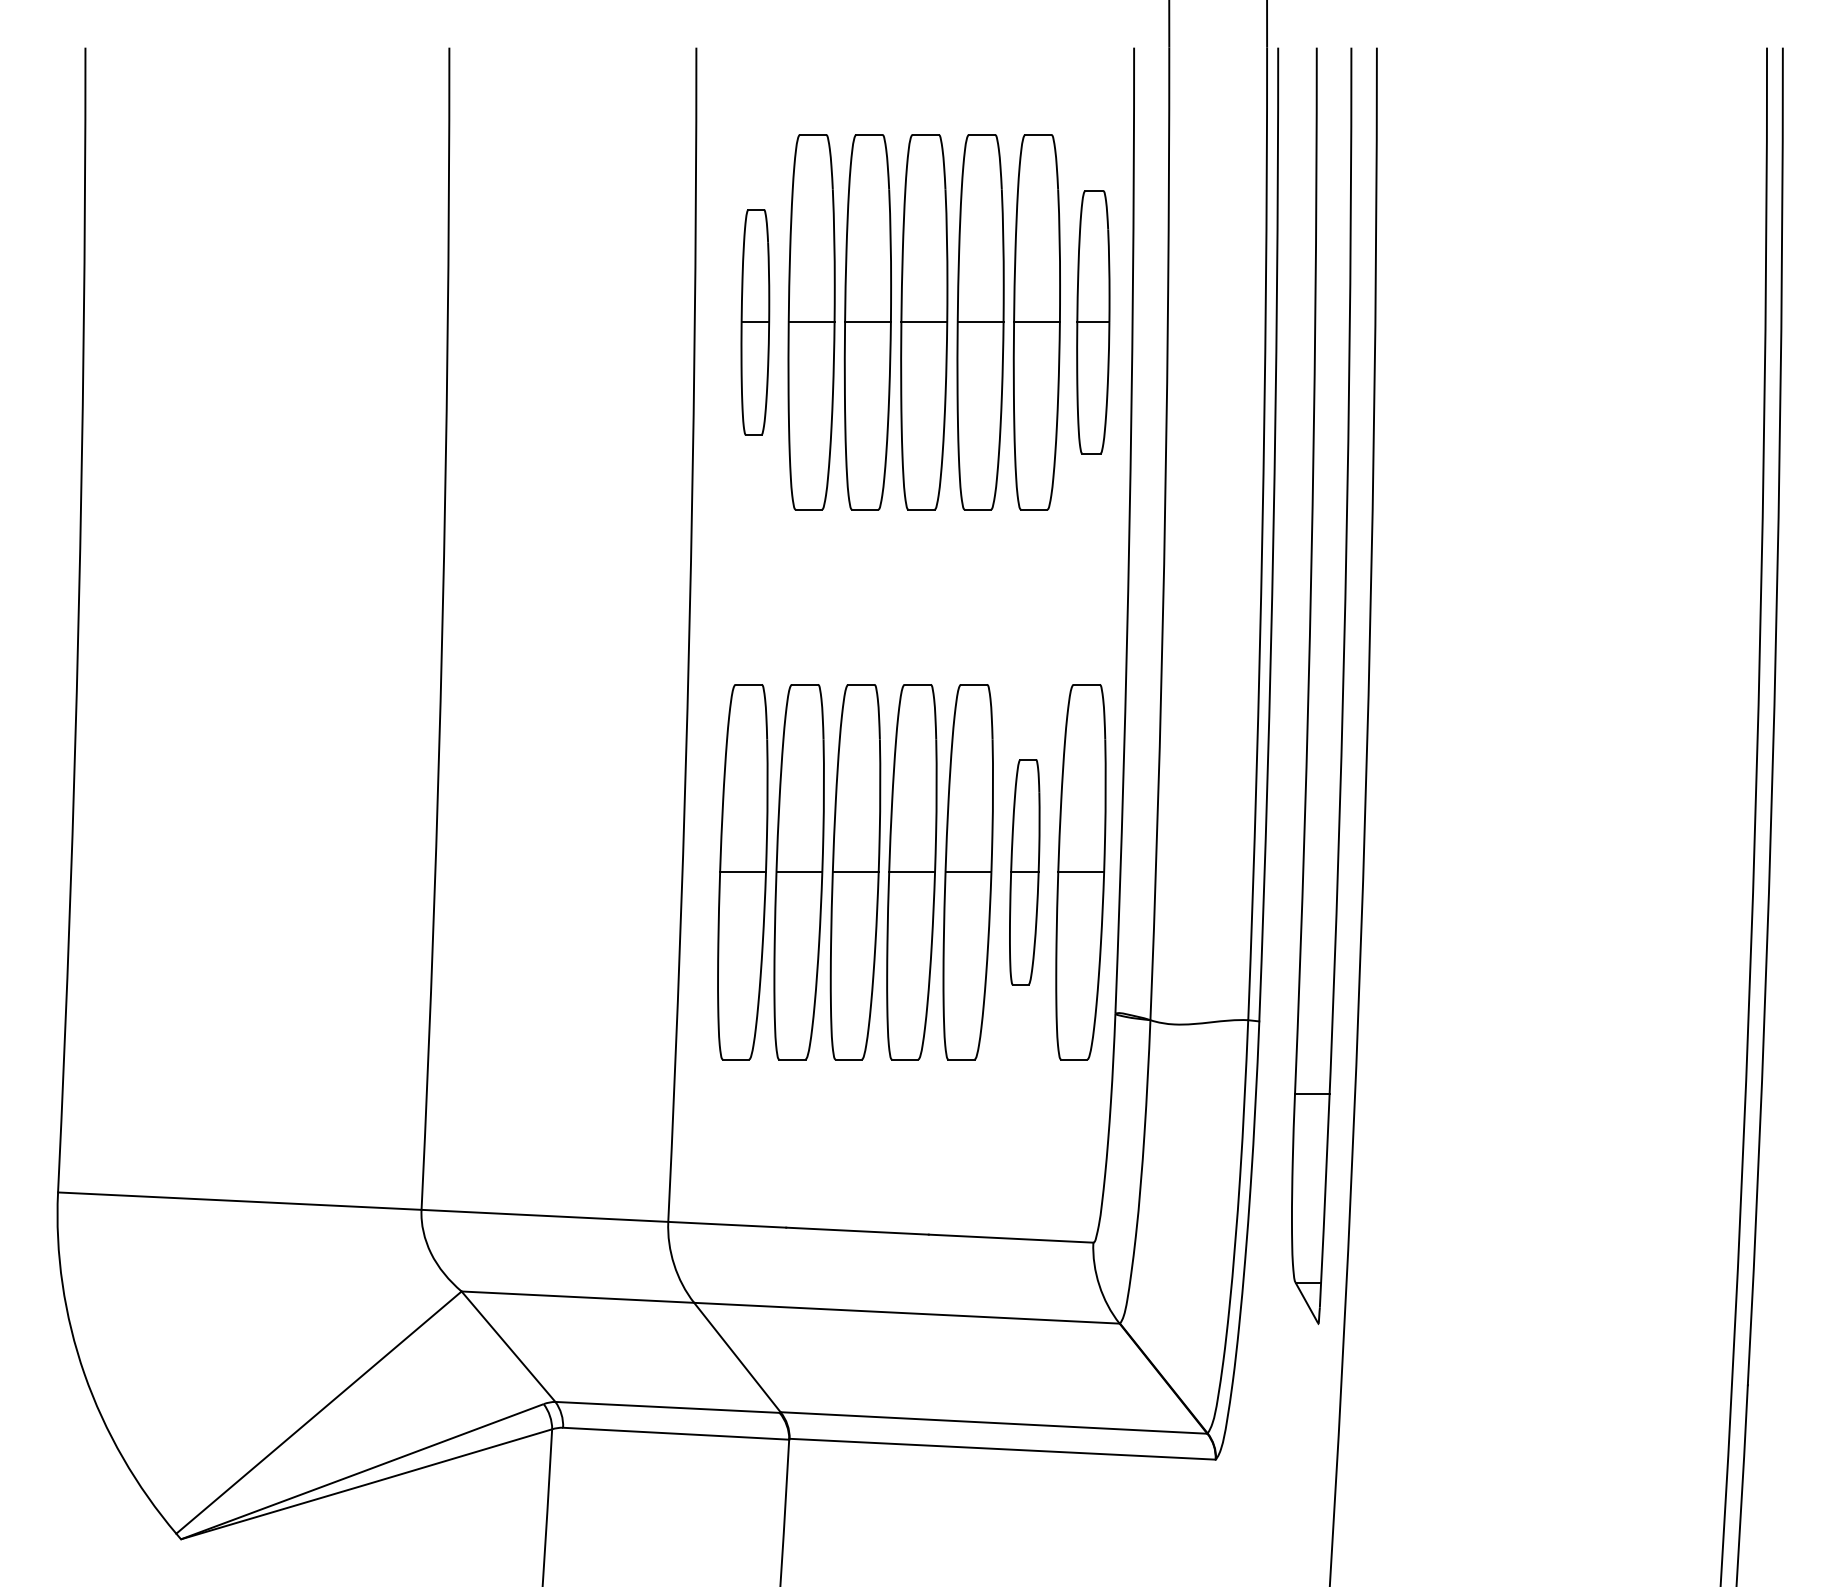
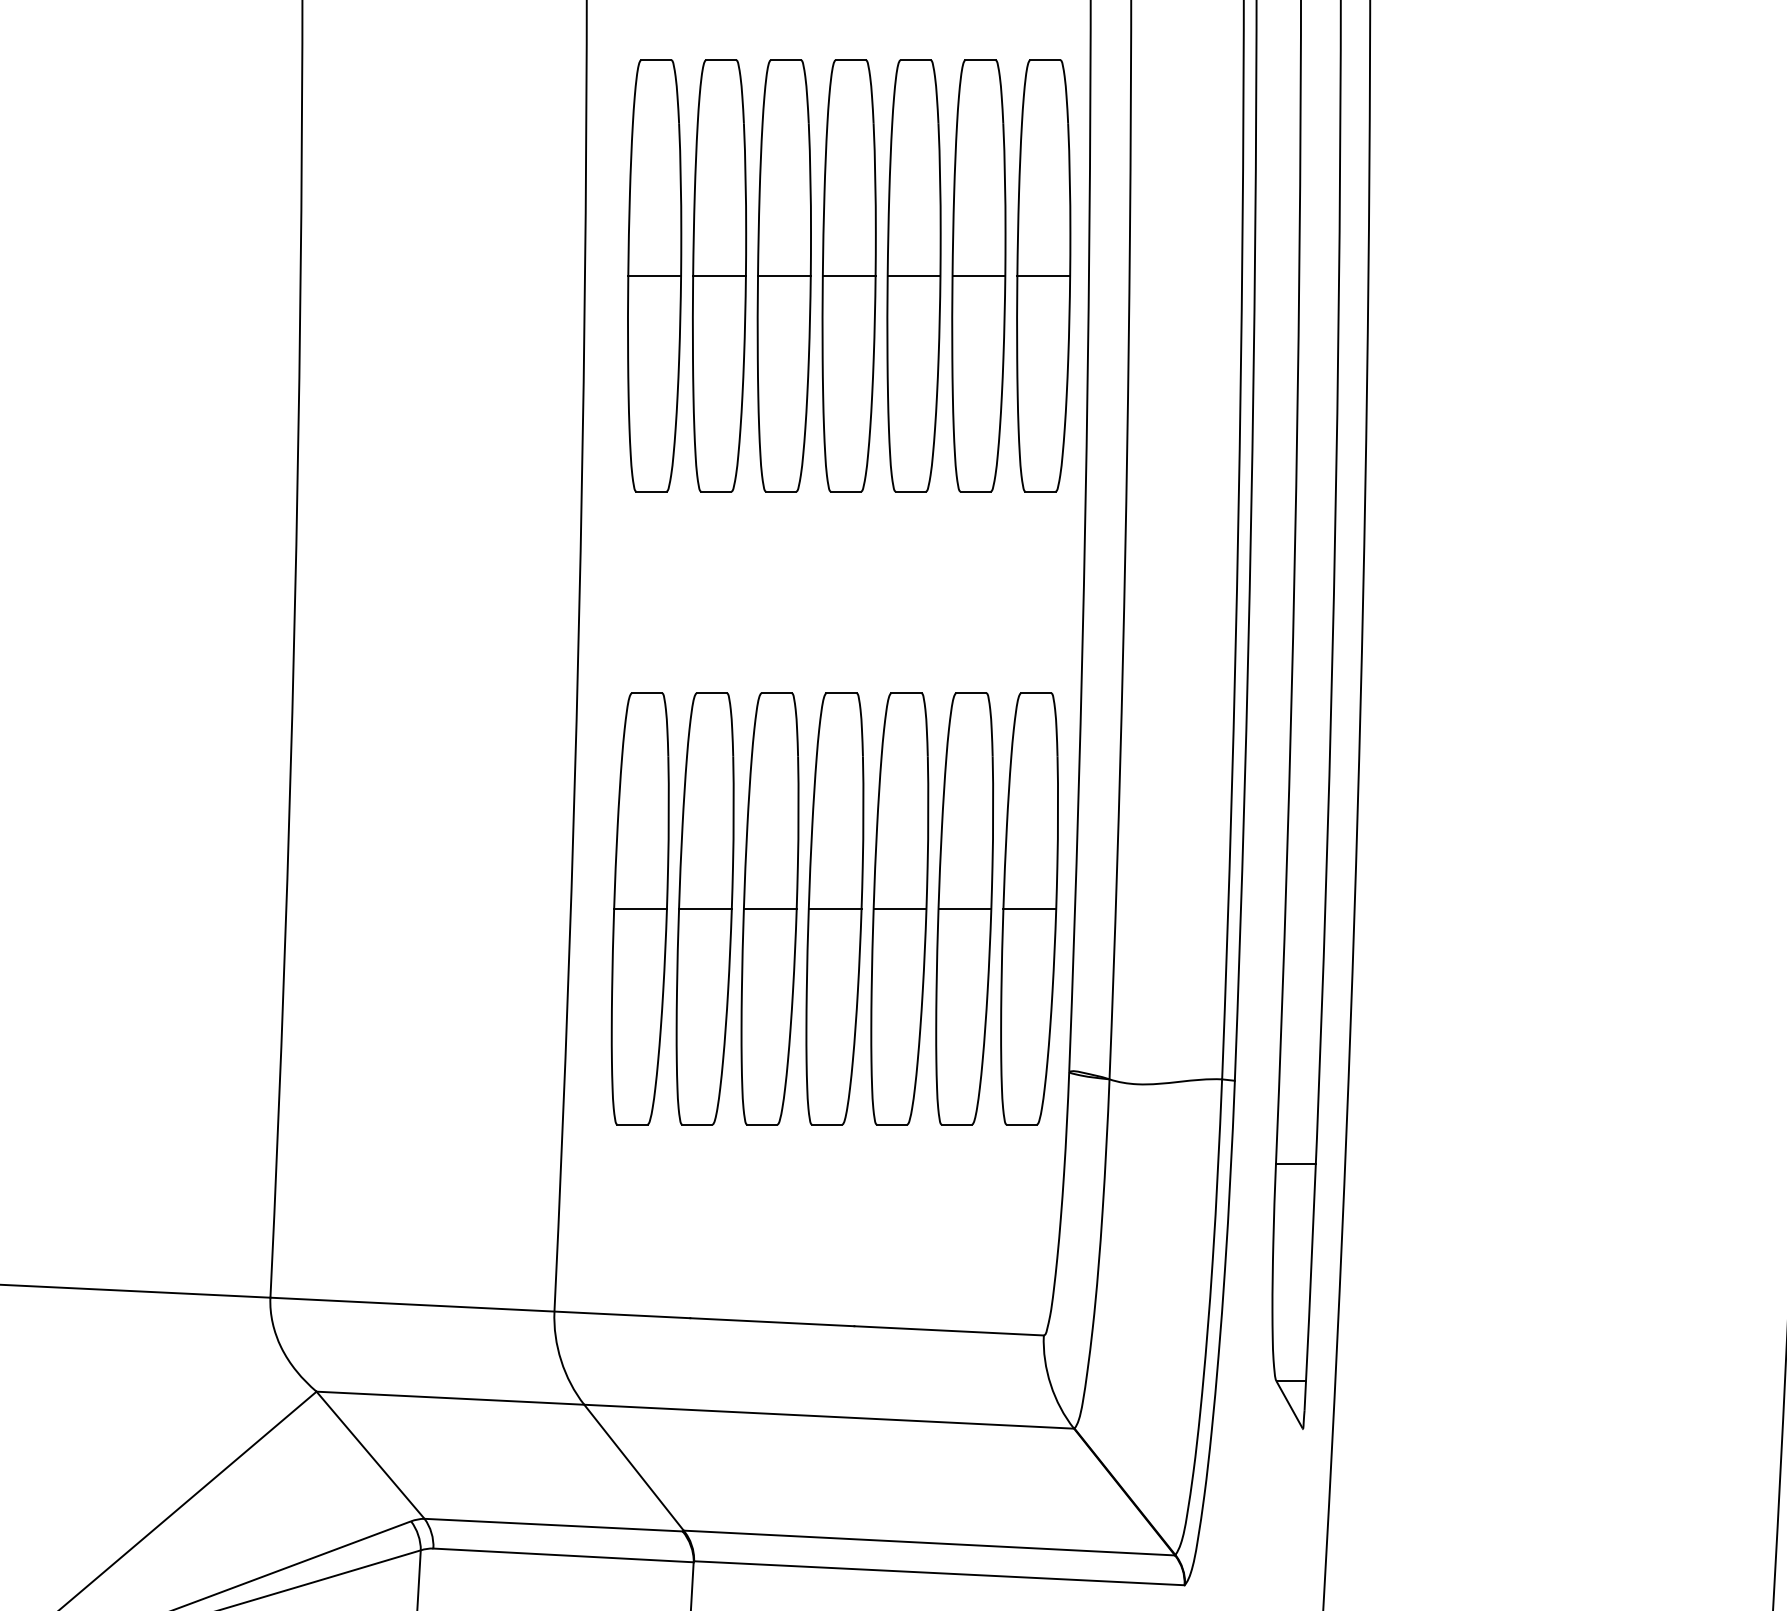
part: (755, 322) -> (654, 276), size x1.67
part: (1093, 322) -> (1043, 276), size x1.43
part: (1024, 872) -> (964, 909), size x1.67

